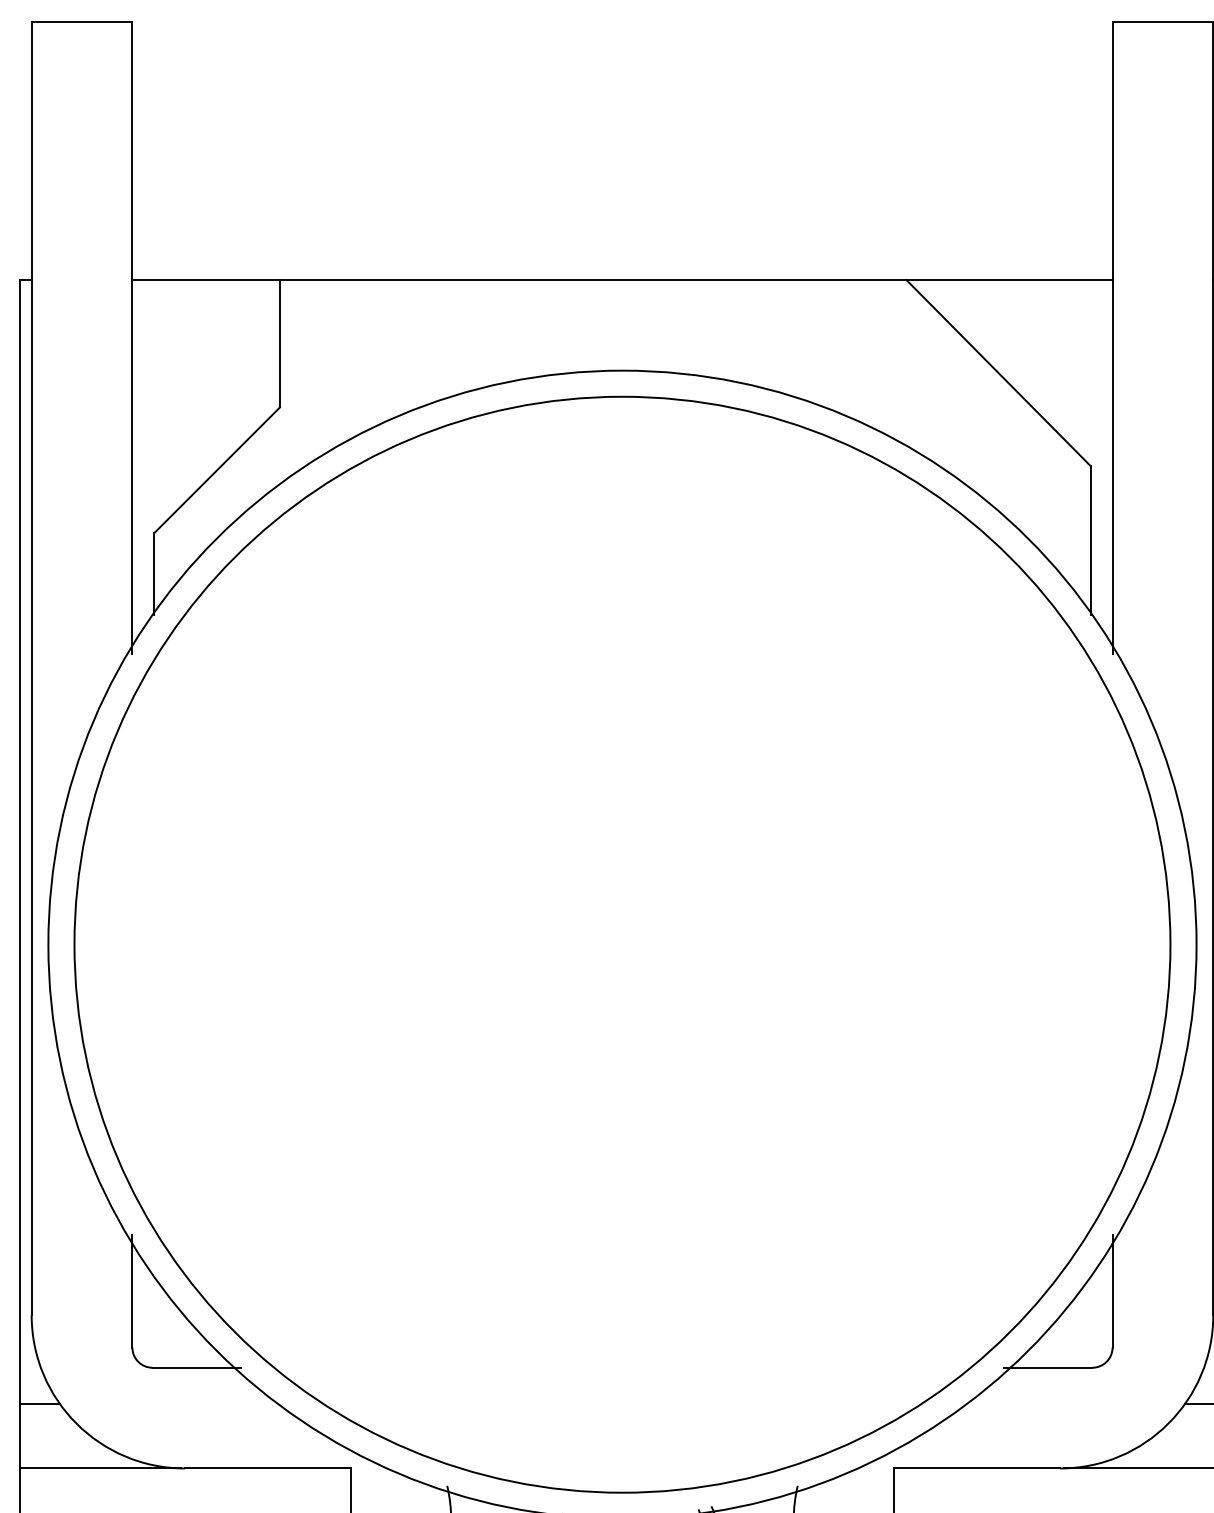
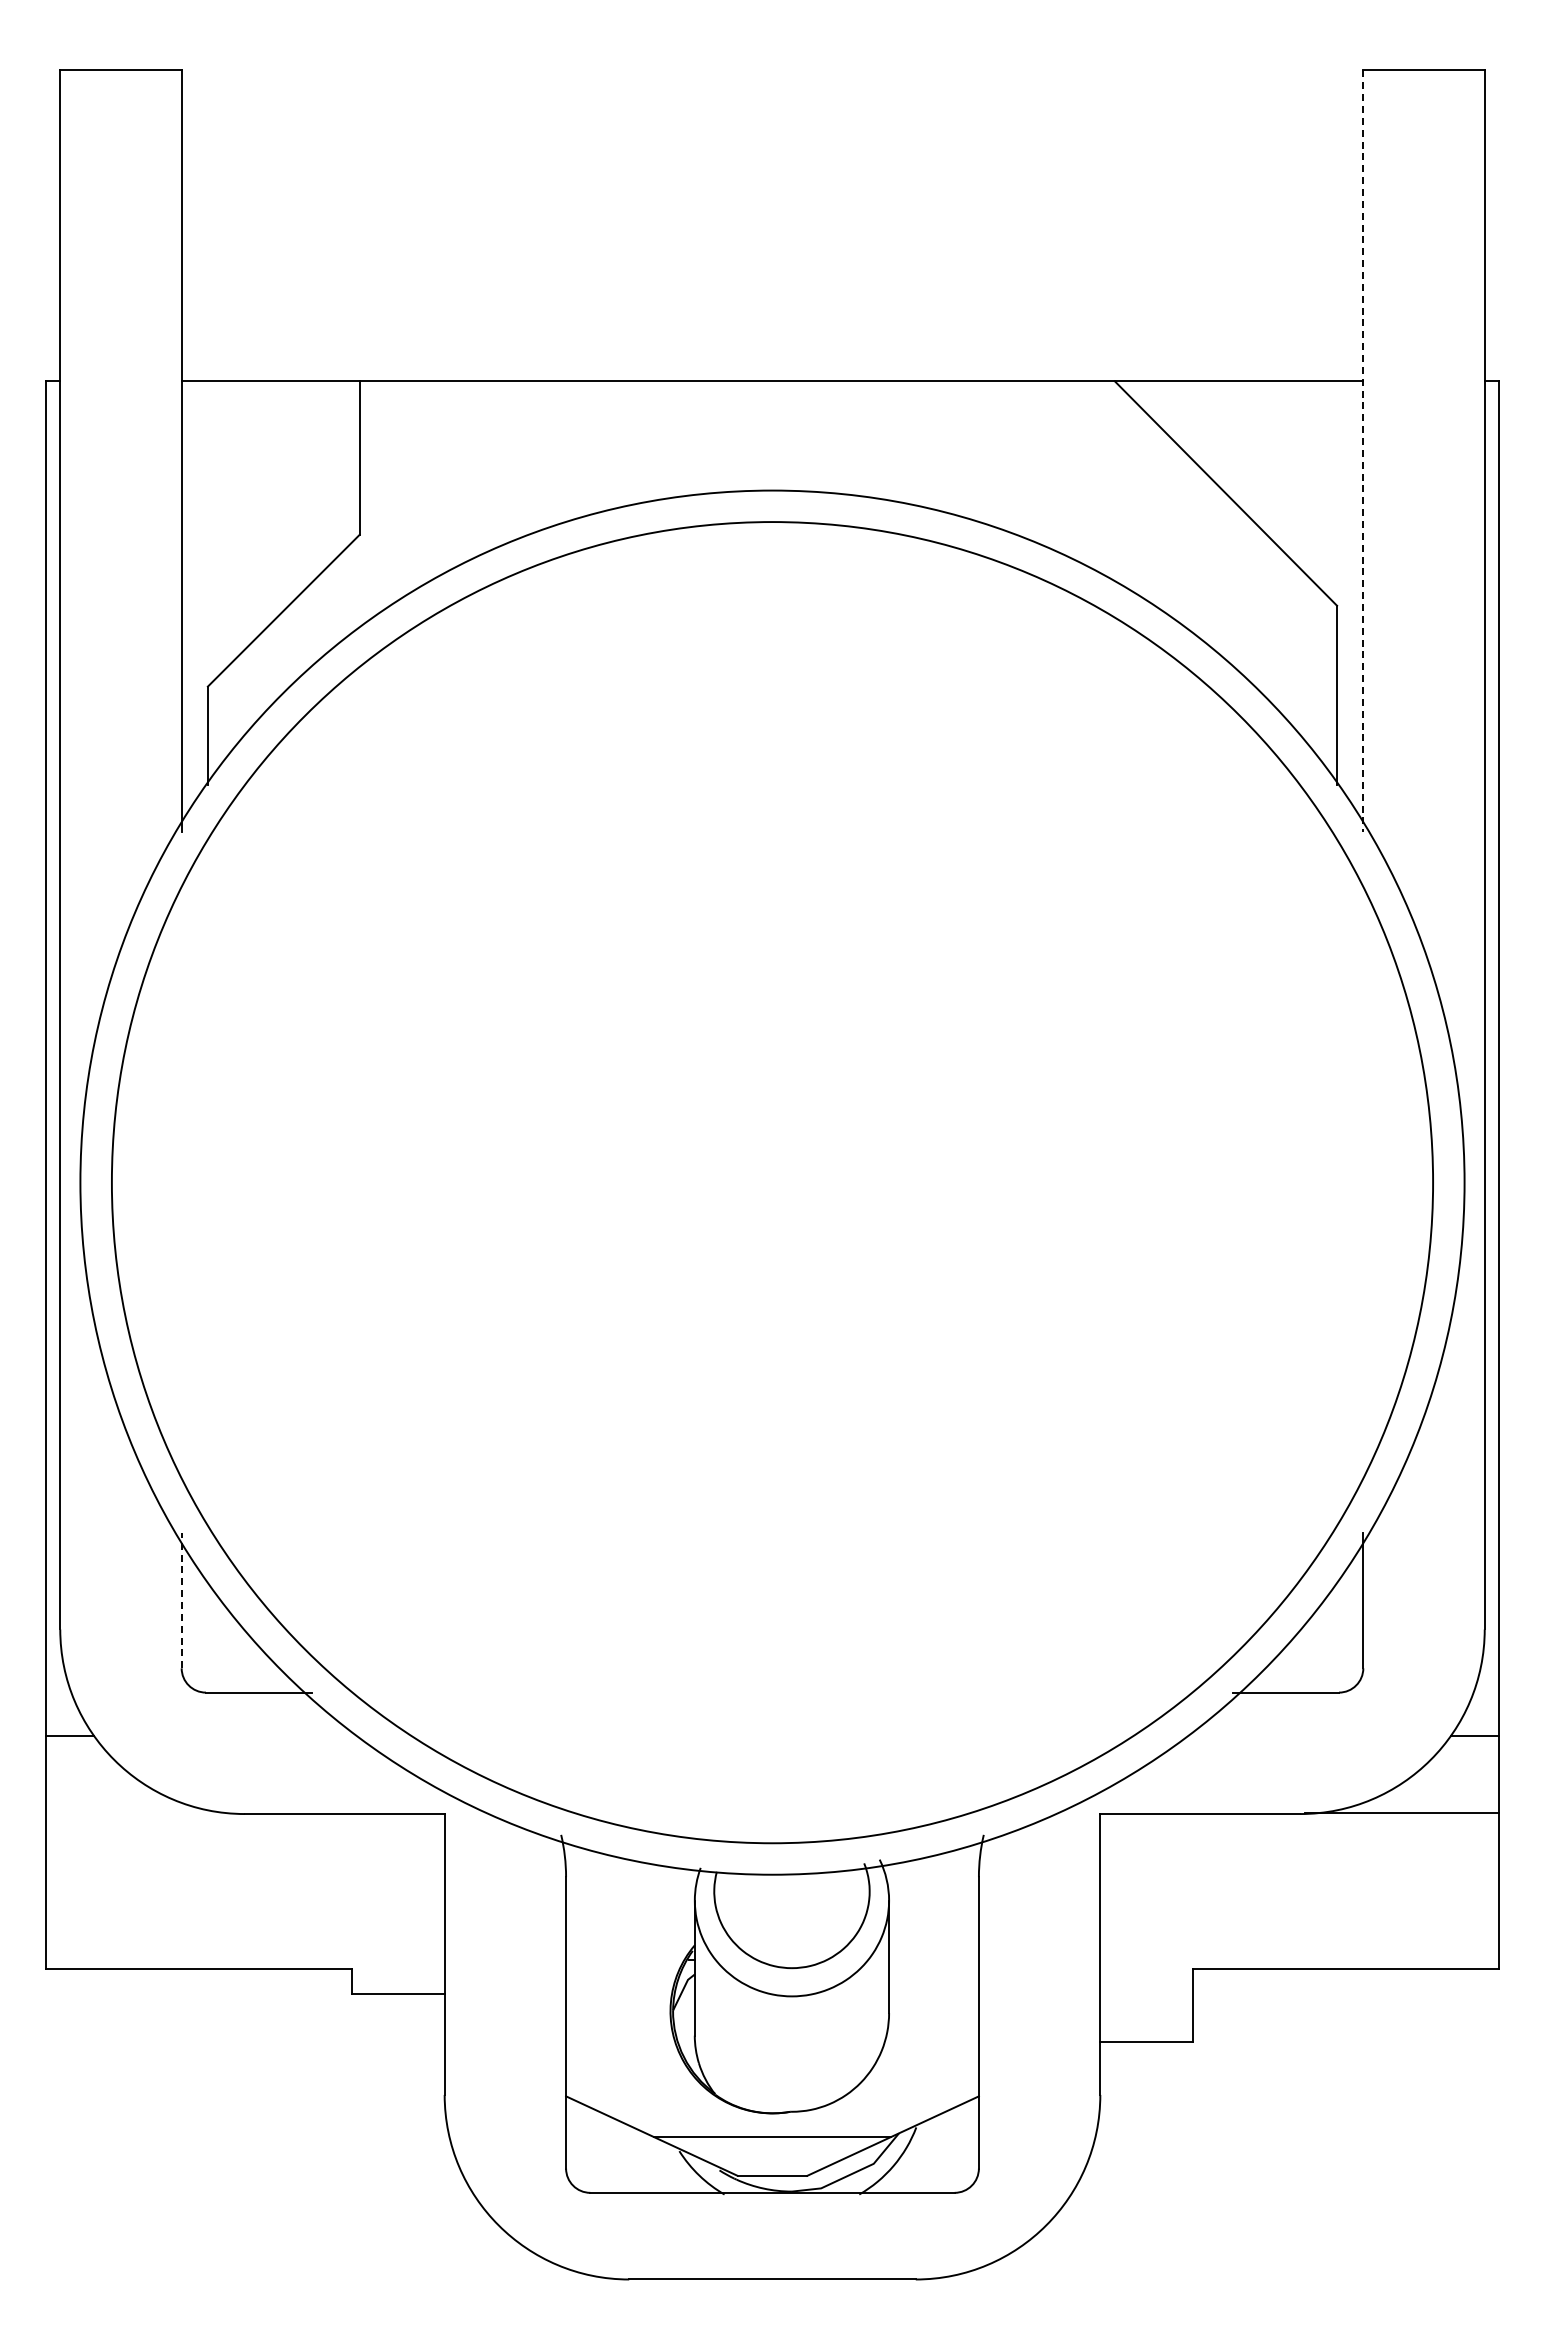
line: (1112, 338) -> (1363, 451), solid -> dashed
line: (132, 1291) -> (181, 1600), solid -> dashed
line: (100, 1468) -> (143, 1813), removed

